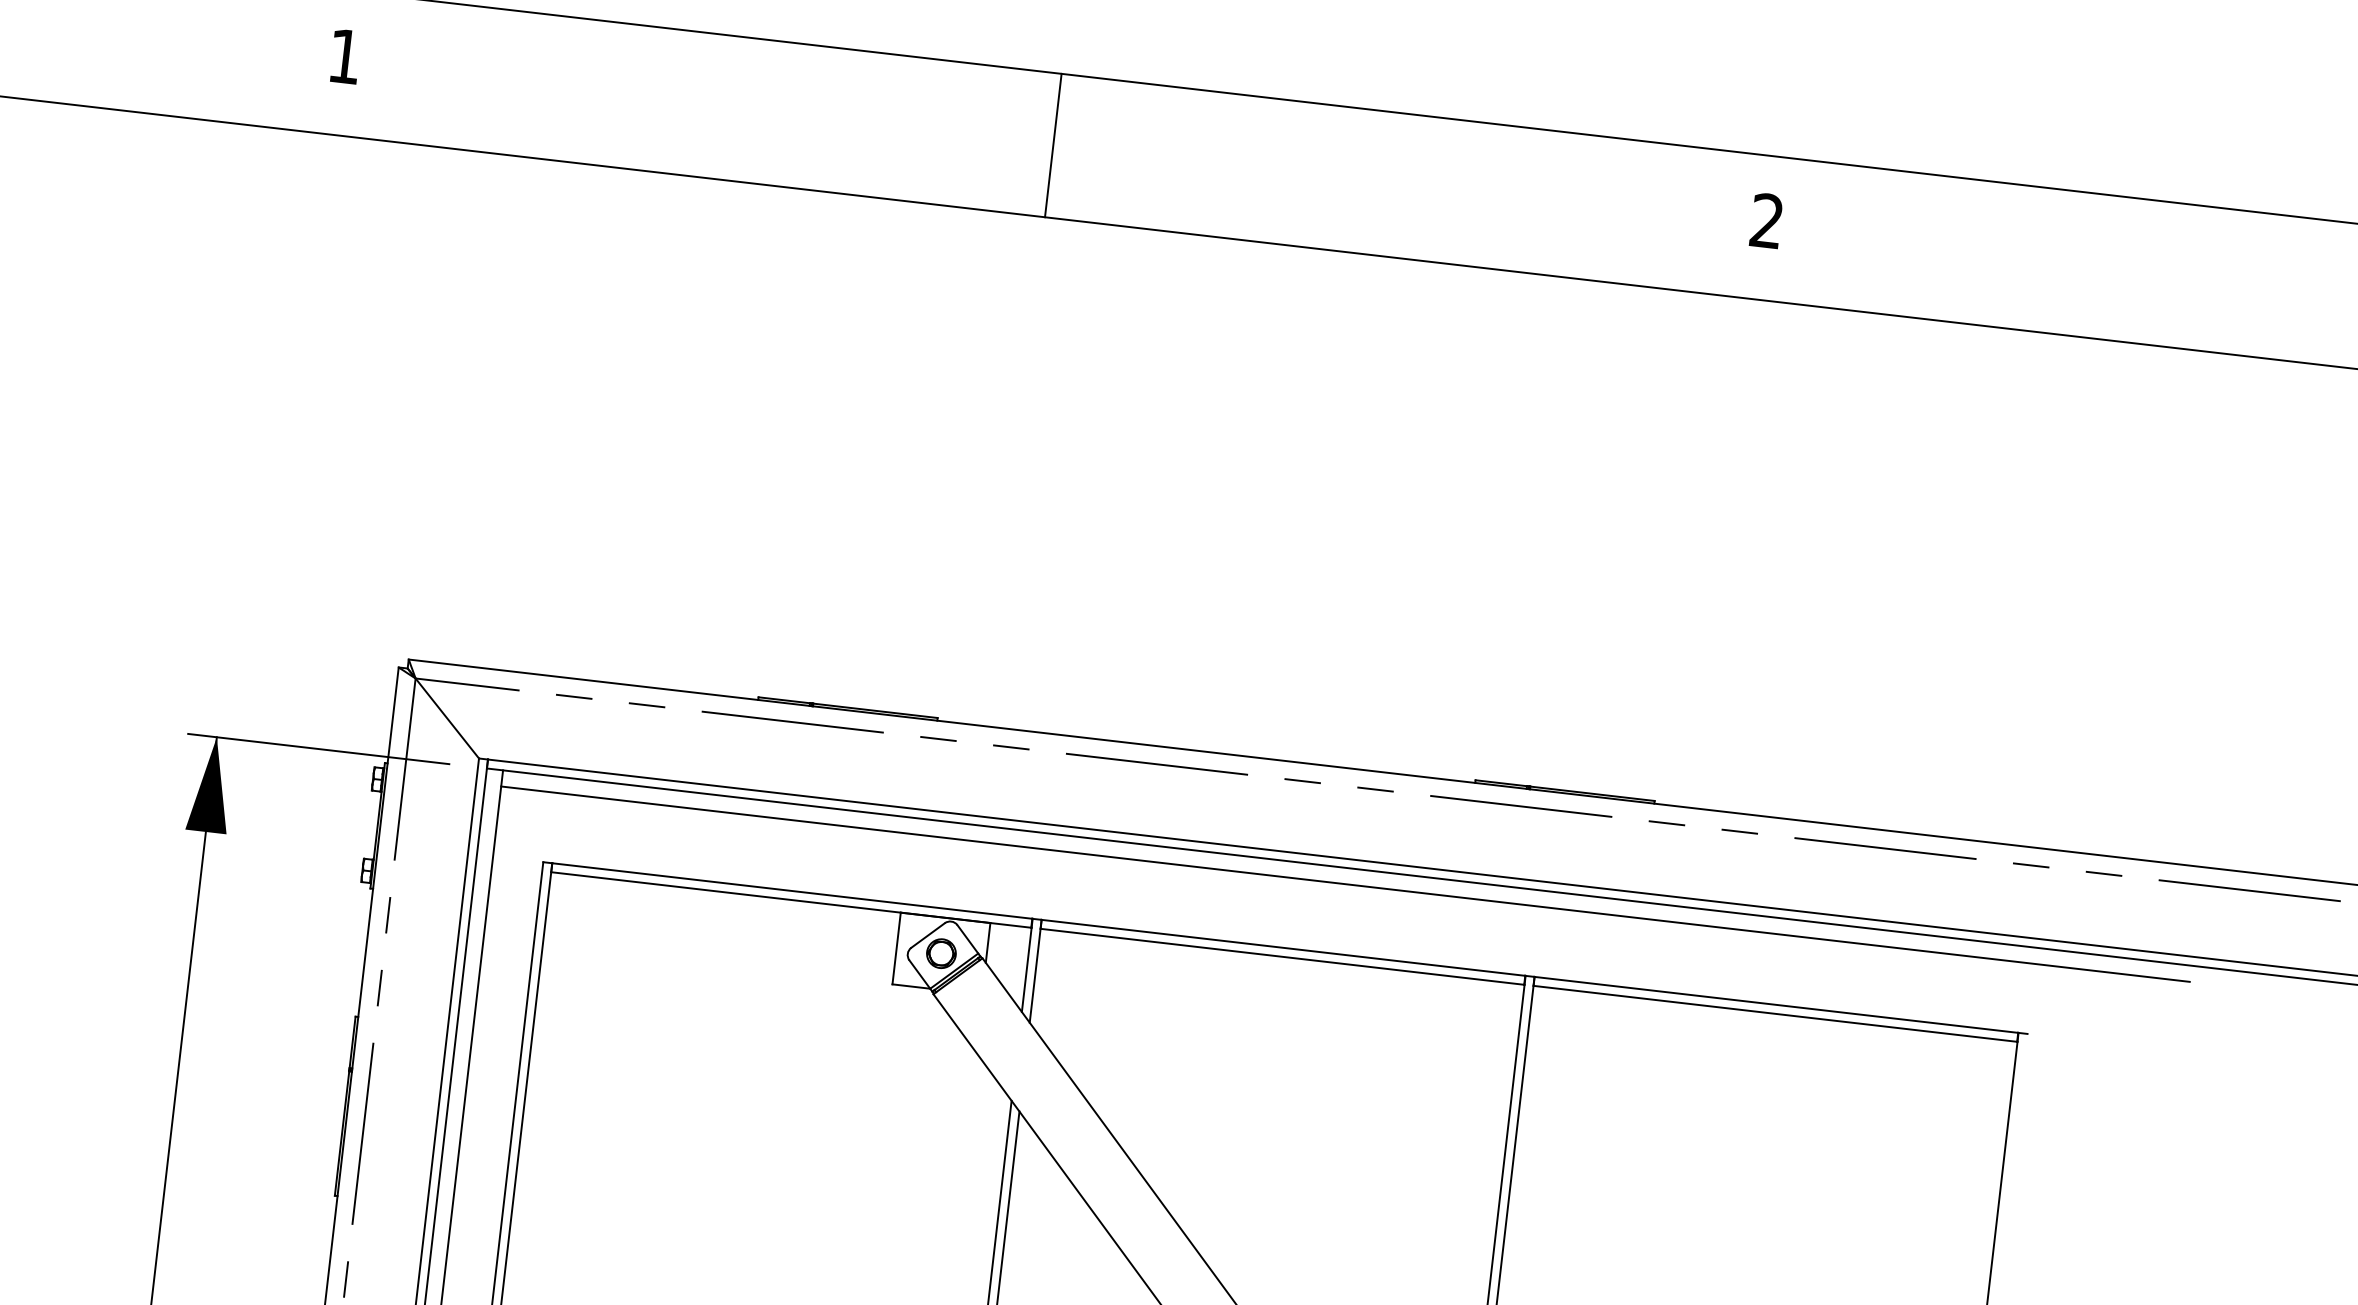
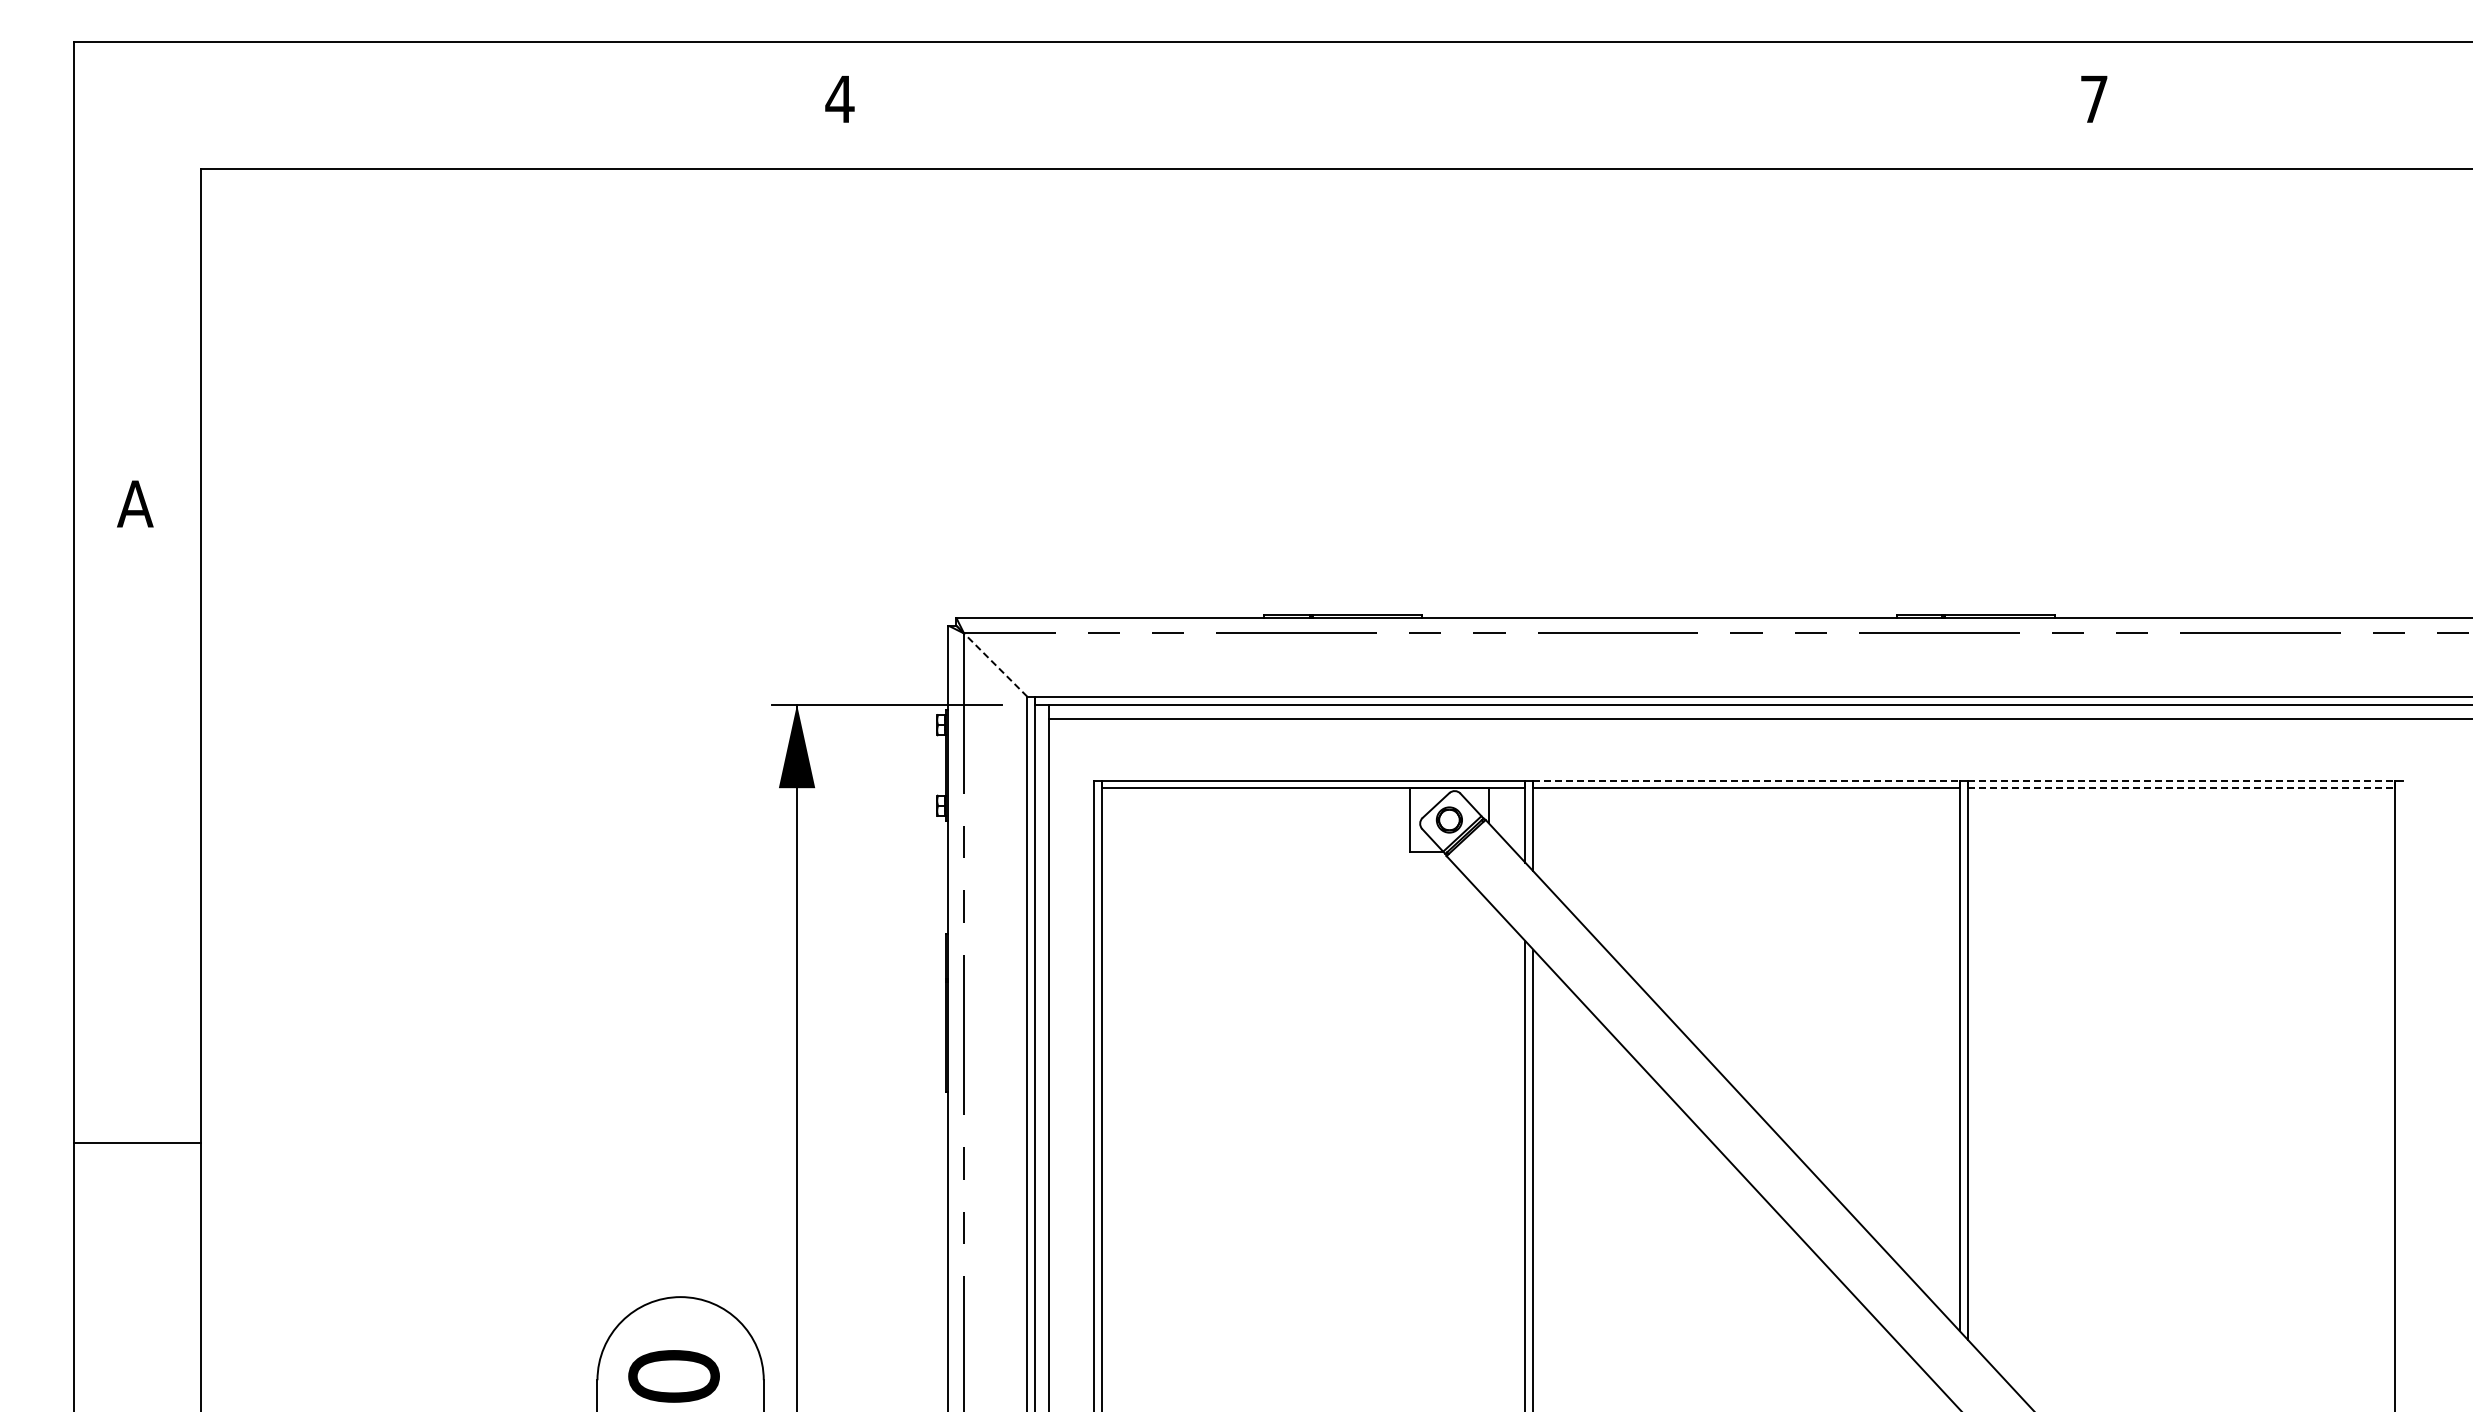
text: (344, 55) -> (839, 98), 1 -> 4
line: (1053, 145) -> (1465, 105), removed
text: (1766, 220) -> (2093, 98), 2 -> 7
line: (447, 718) -> (995, 665), solid -> dashed
line: (1284, 947) -> (1747, 780), solid -> dashed
line: (1776, 1004) -> (2181, 780), solid -> dashed
line: (1775, 1013) -> (2181, 788), solid -> dashed

